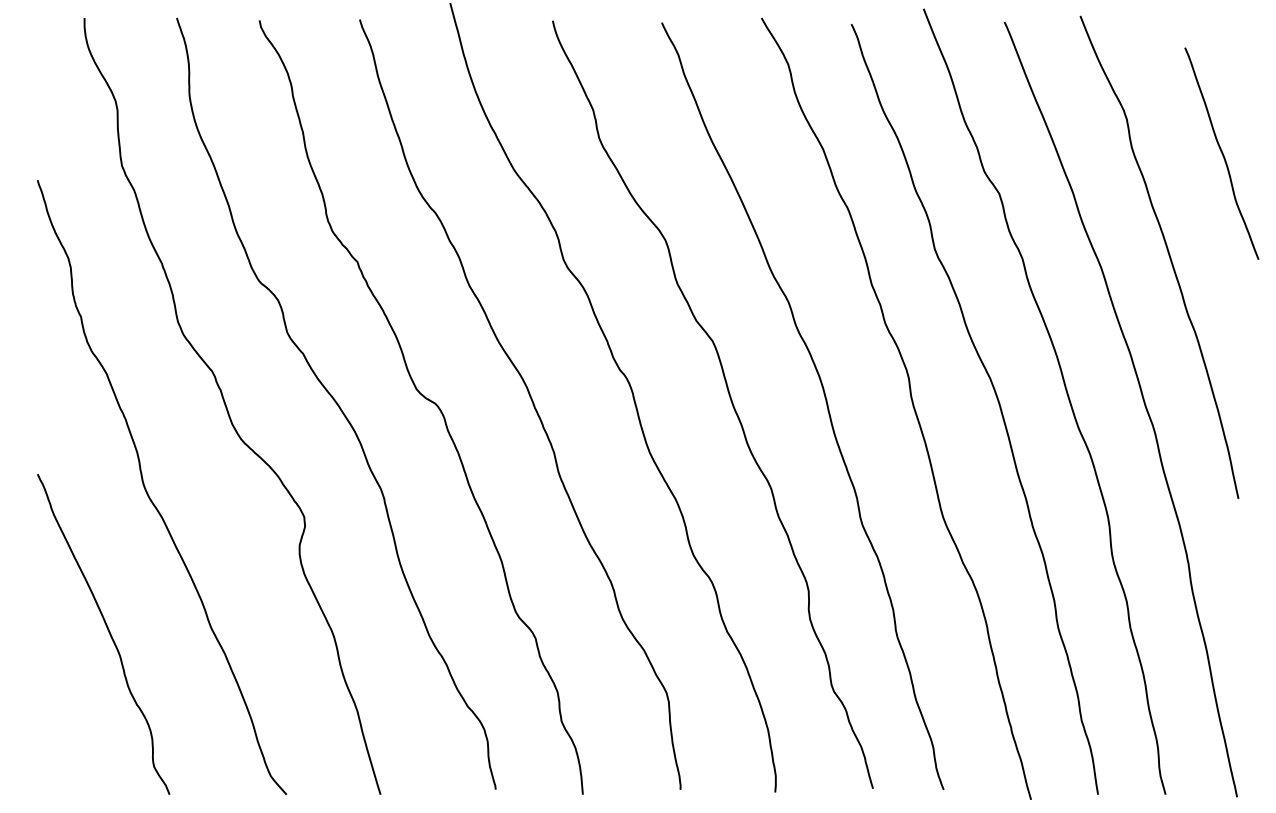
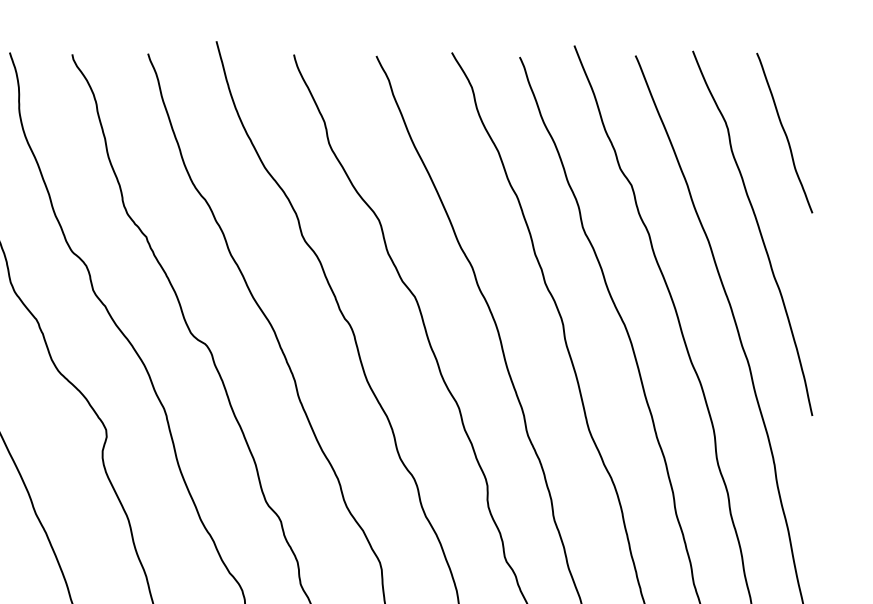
curve: (1221, 153) -> (784, 133), moved

